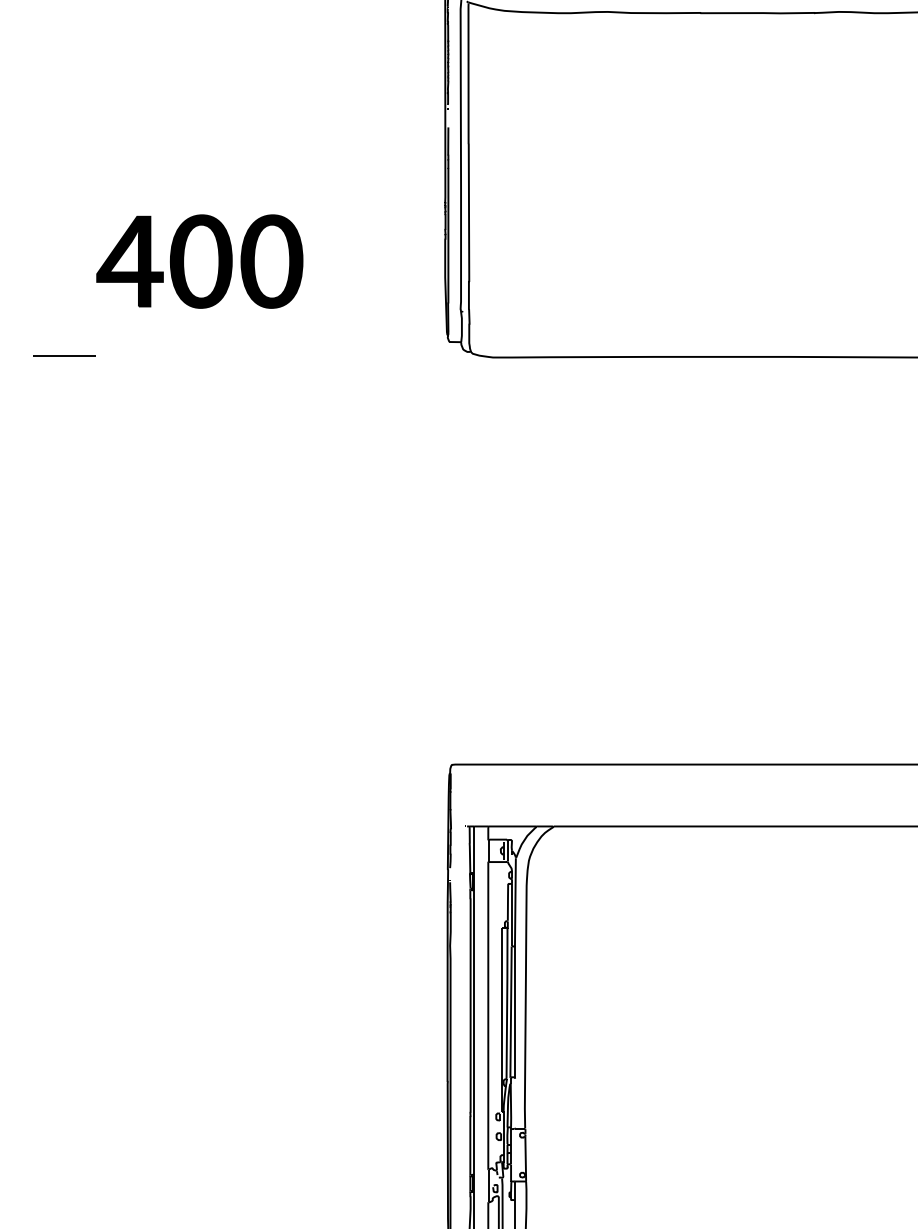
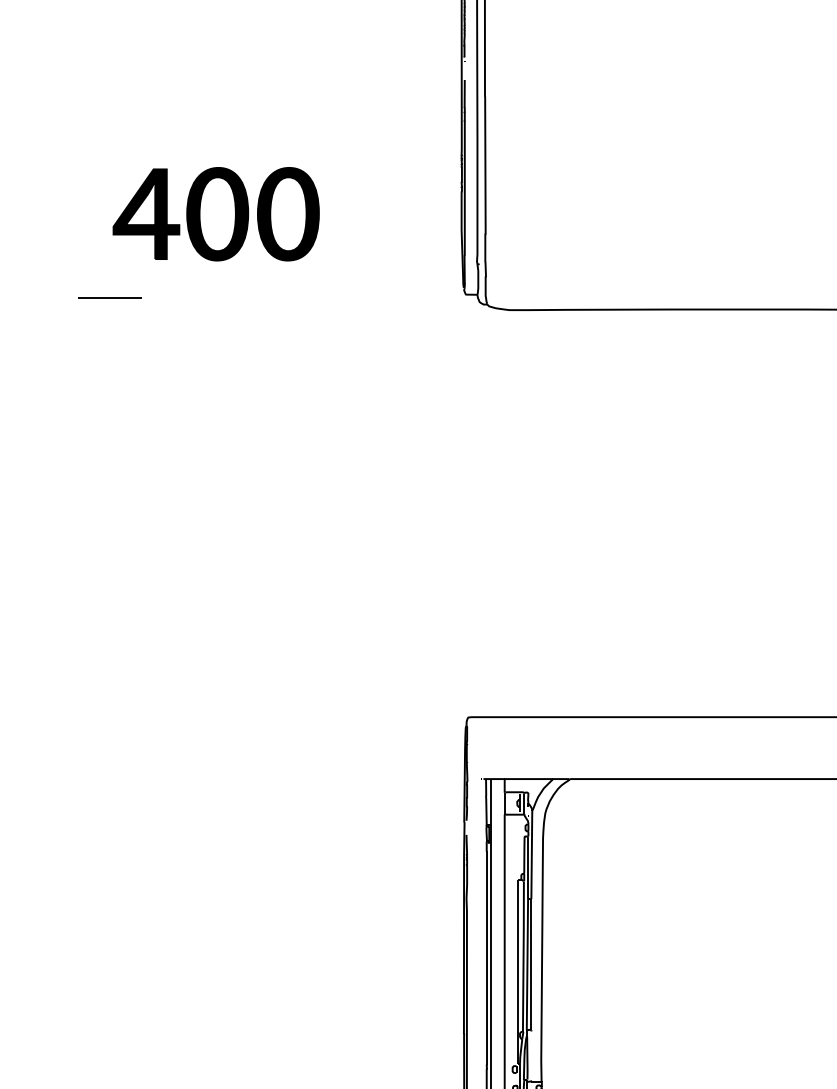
line: (64, 355) -> (109, 297), moved

